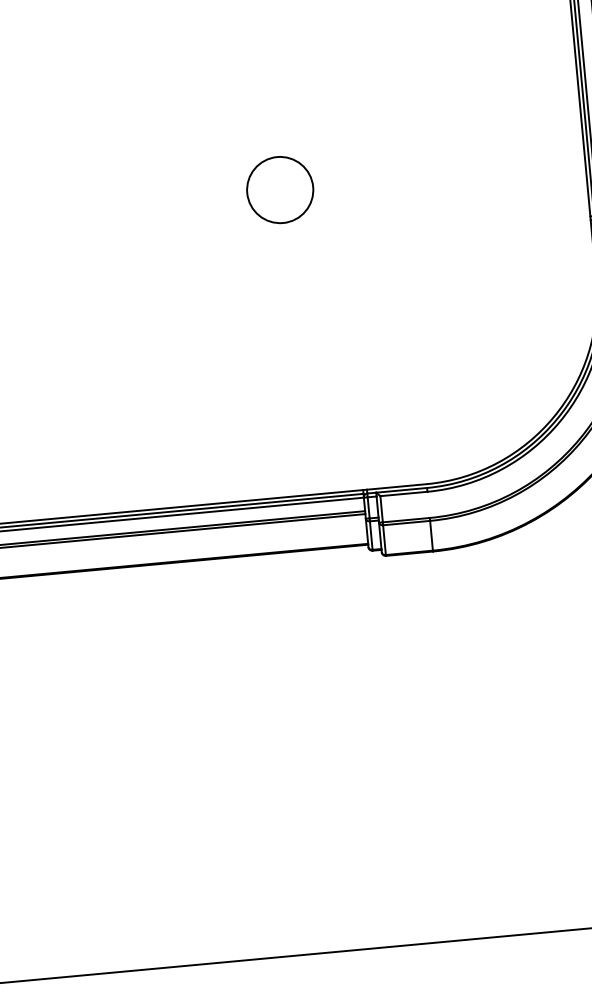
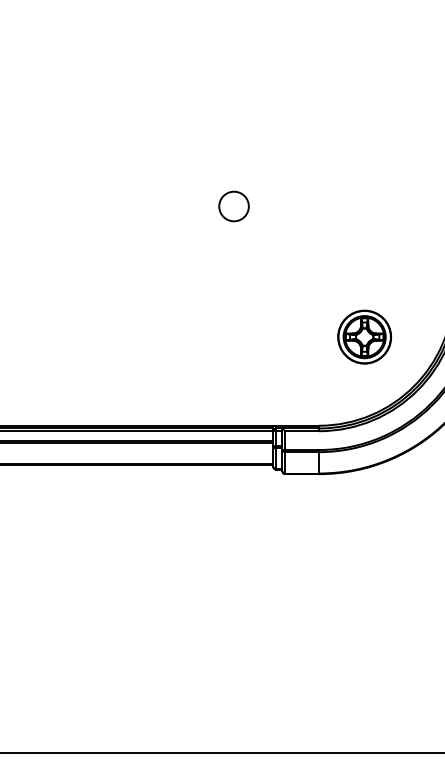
circle: (279, 190) -> (233, 206), size x0.62
part: (478, 354) -> (364, 336), added

